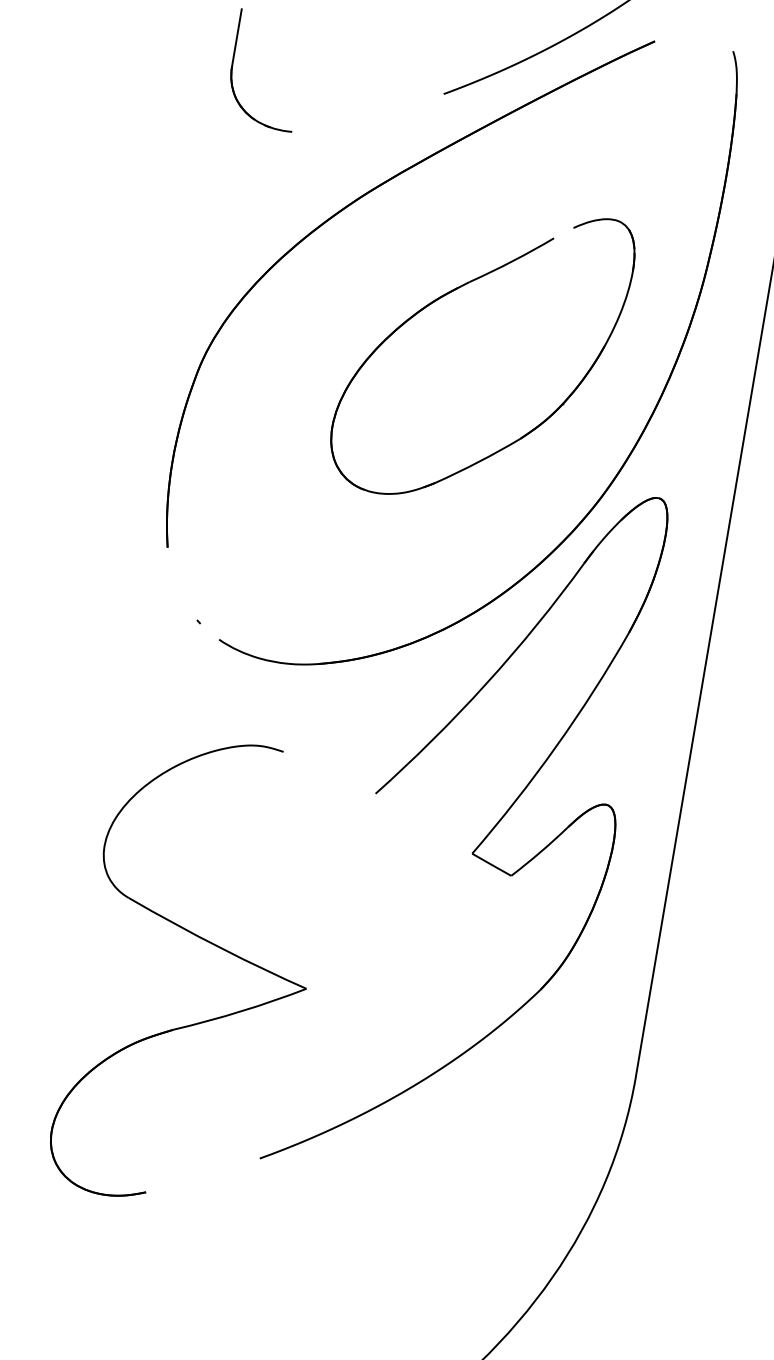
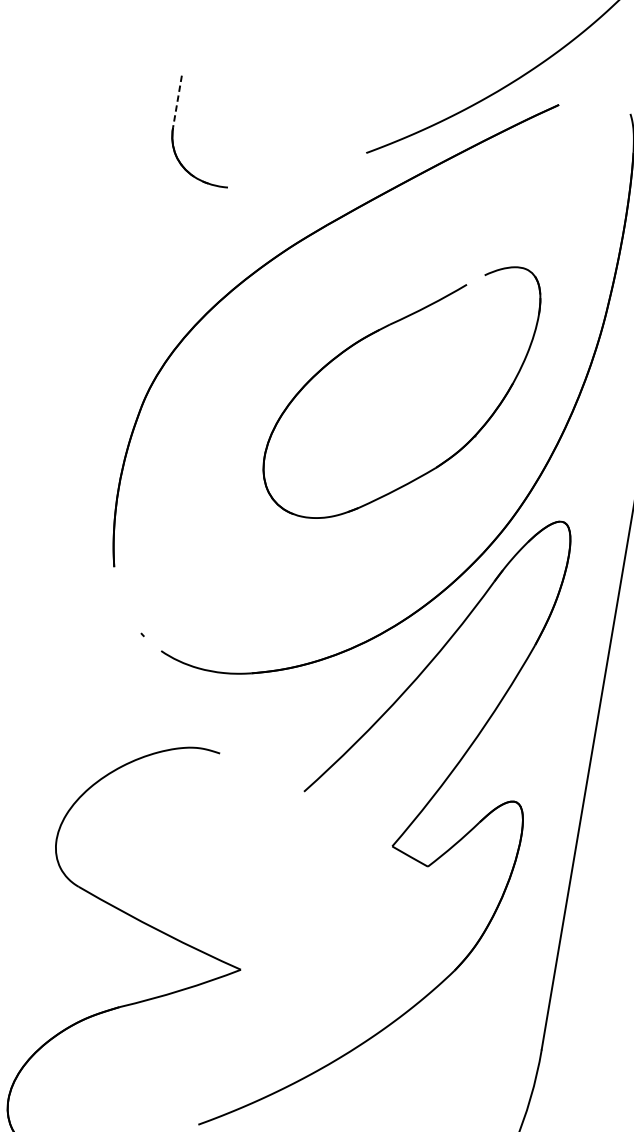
line: (236, 37) -> (177, 101), solid -> dashed

